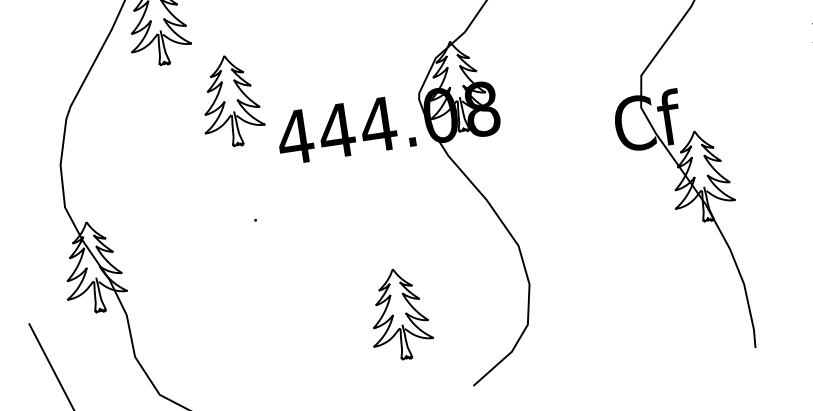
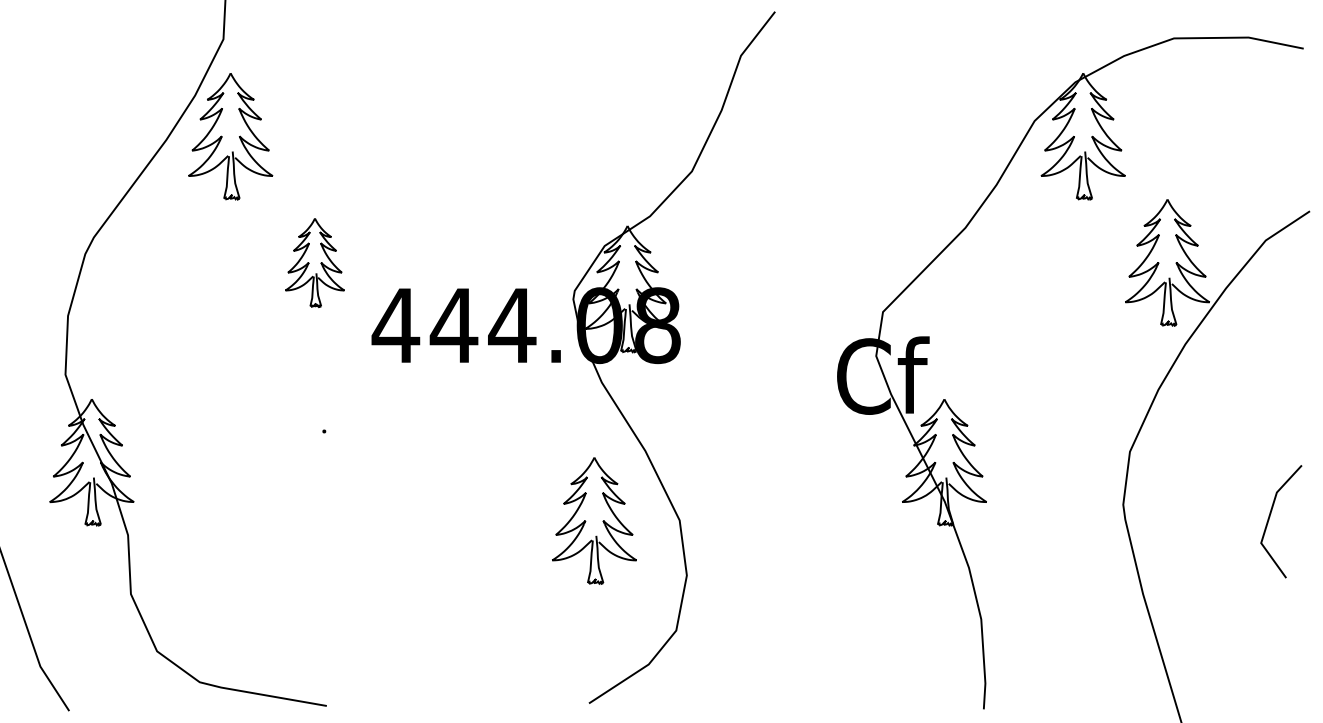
part: (230, 100) -> (314, 262), size x0.7
part: (399, 313) -> (594, 520), moved

